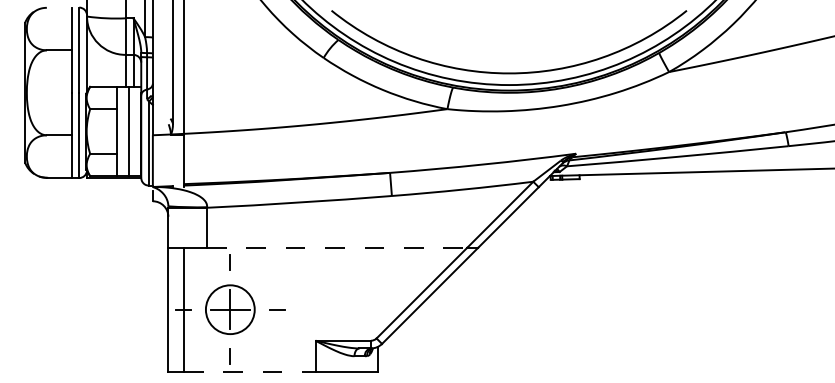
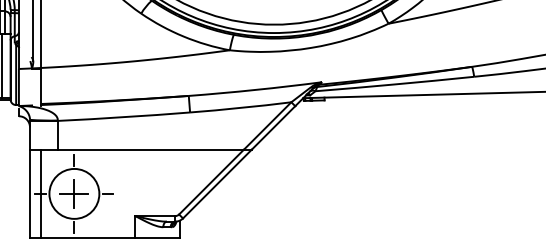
line: (337, 247) -> (151, 149), dashed -> solid
circle: (230, 309) -> (74, 193), size x1.43
line: (249, 371) -> (88, 238), dashed -> solid

